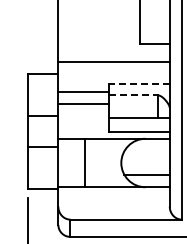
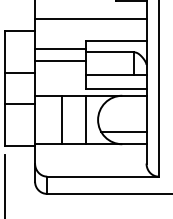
line: (139, 83) -> (116, 40), dashed -> solid
line: (133, 95) -> (110, 52), dashed -> solid
line: (109, 162) -> (86, 119), added

